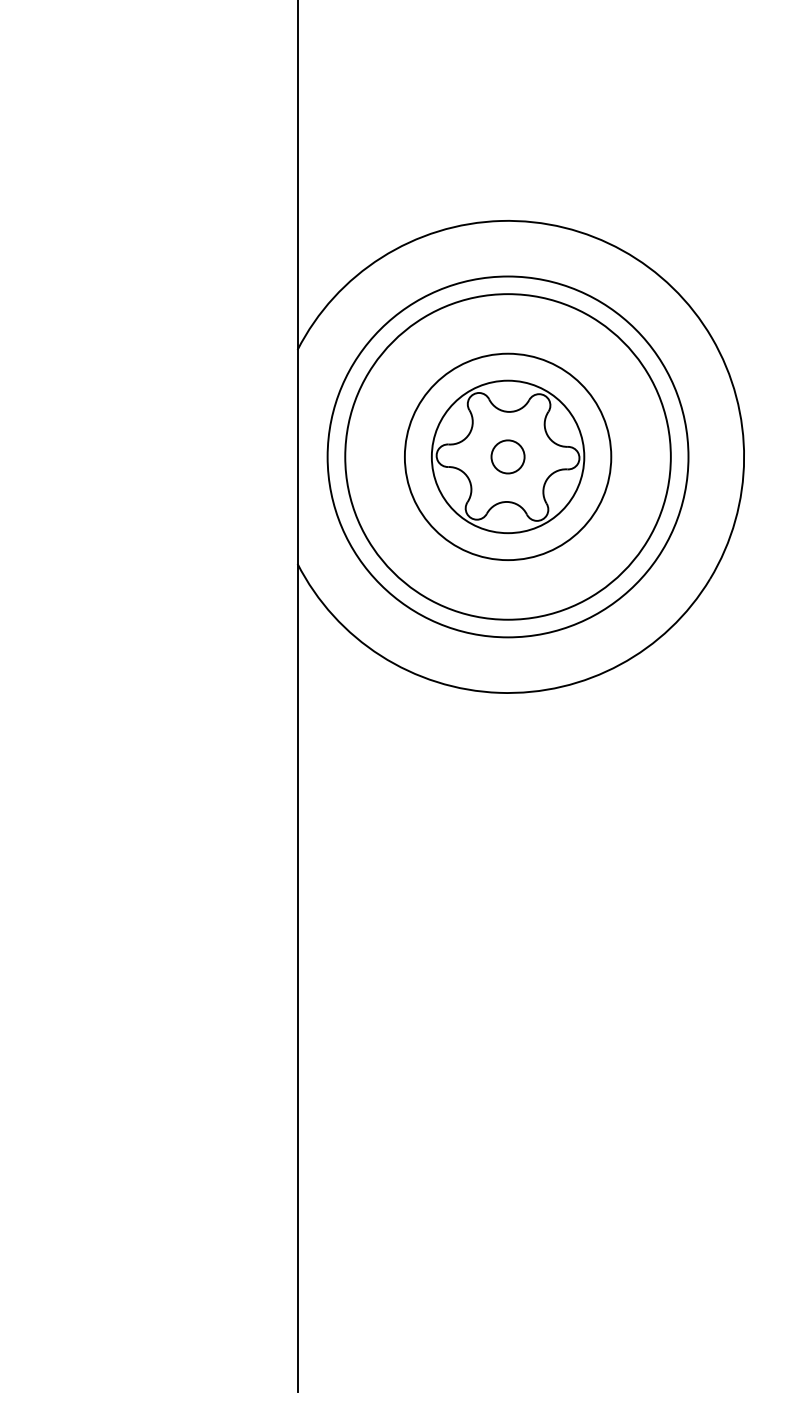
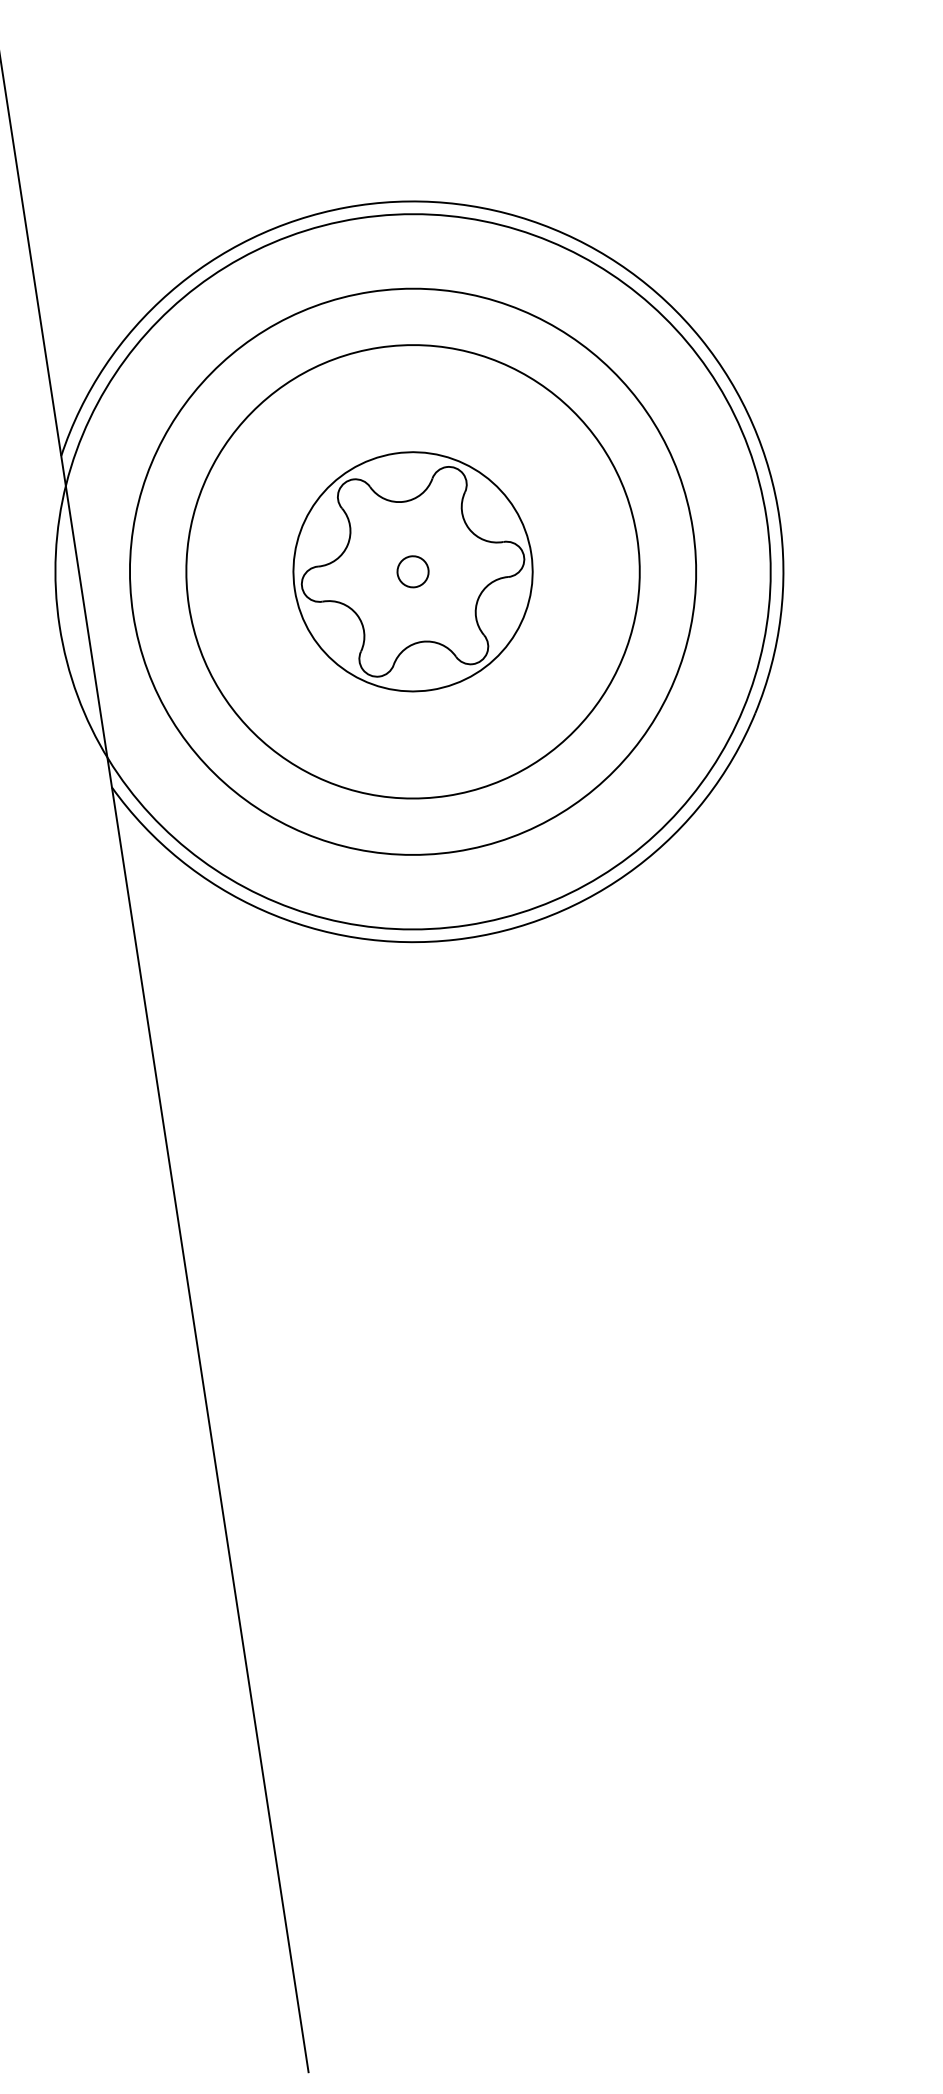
circle: (507, 456) -> (412, 571), size x0.6
circle: (507, 456) -> (412, 571), size x1.4
circle: (507, 456) -> (412, 571), size x1.4

